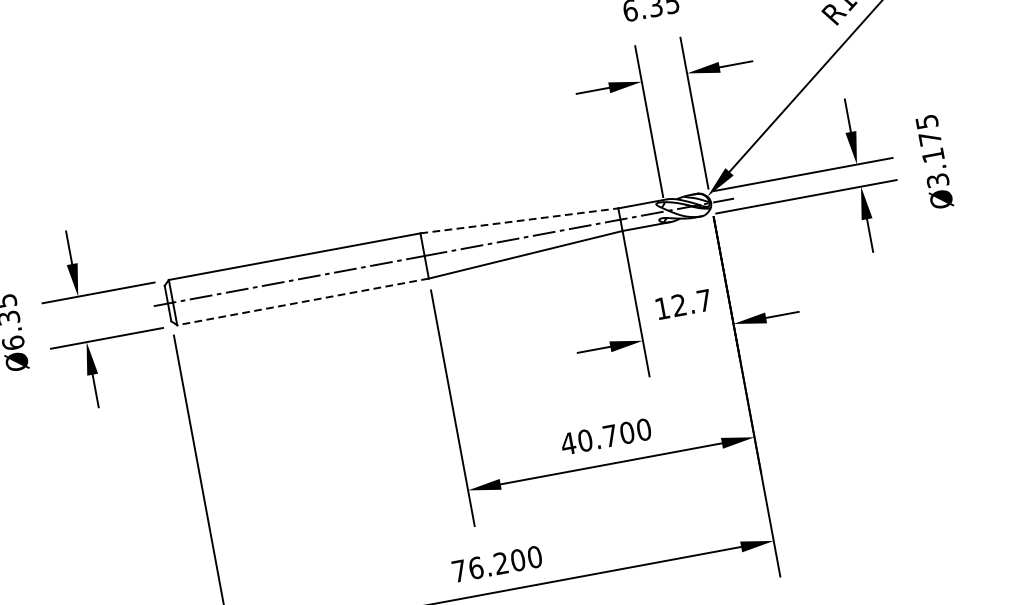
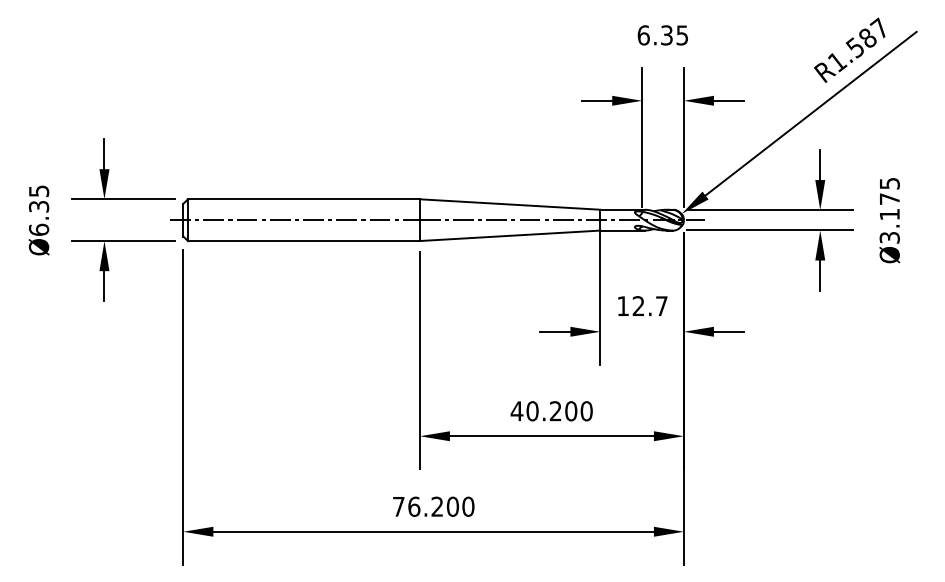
line: (519, 220) -> (510, 204), dashed -> solid
line: (302, 302) -> (303, 241), dashed -> solid
text: (610, 436) -> (555, 411), 40.700 -> 40.200

